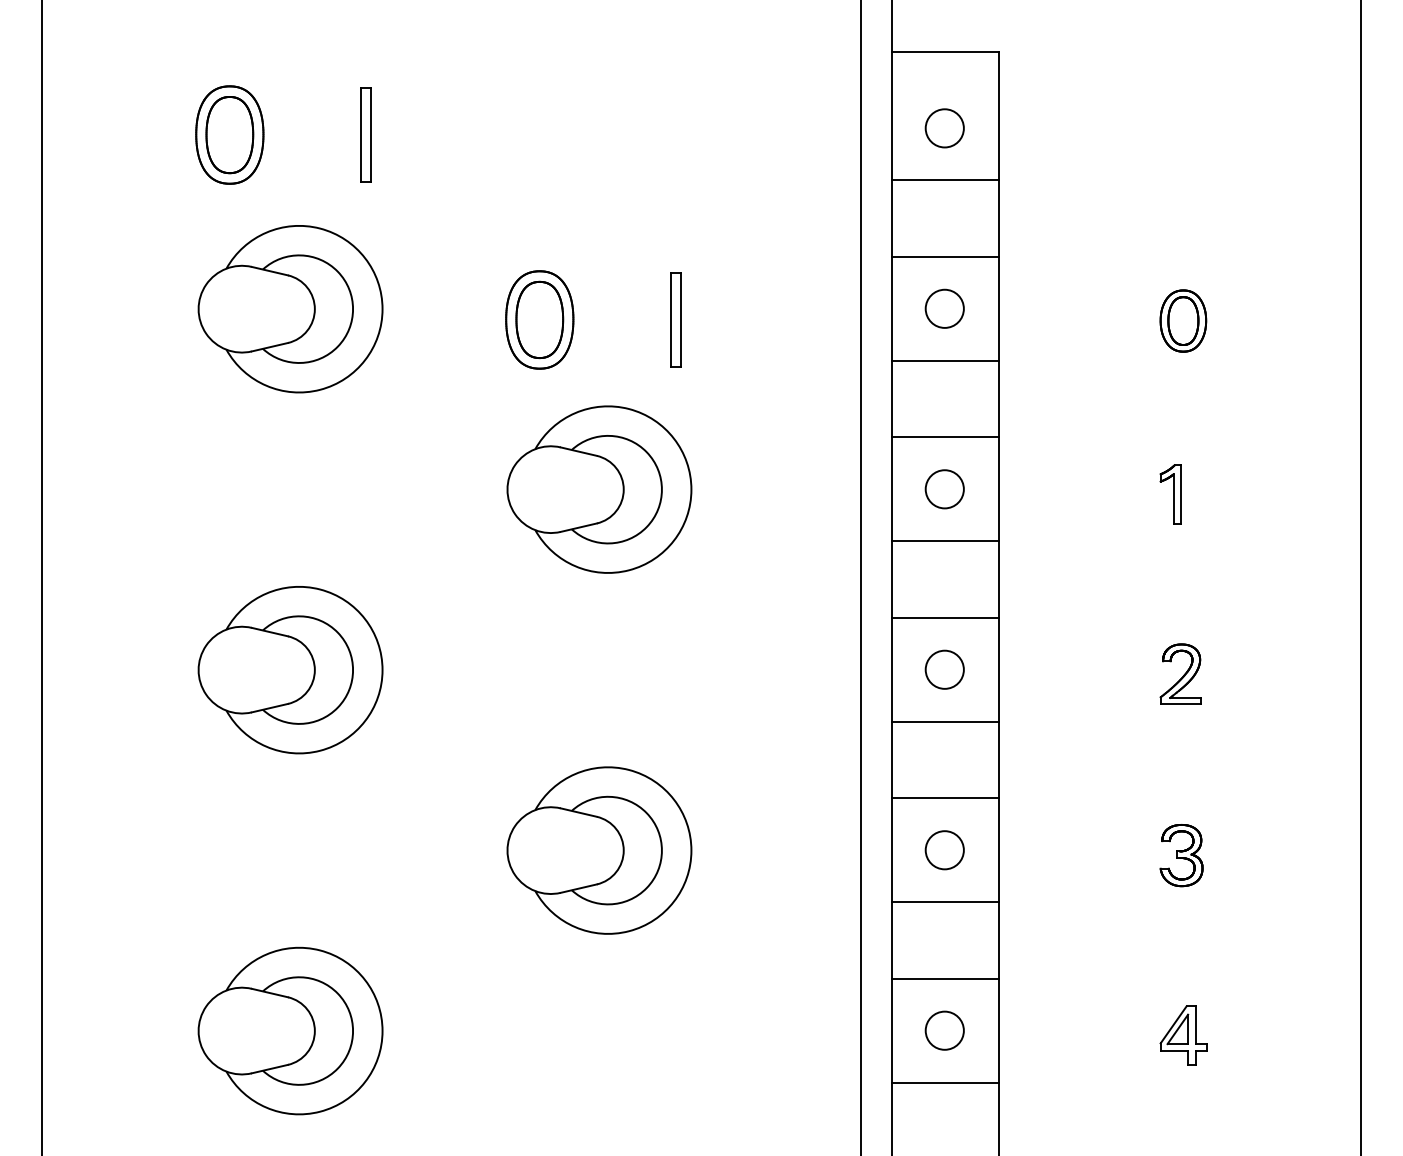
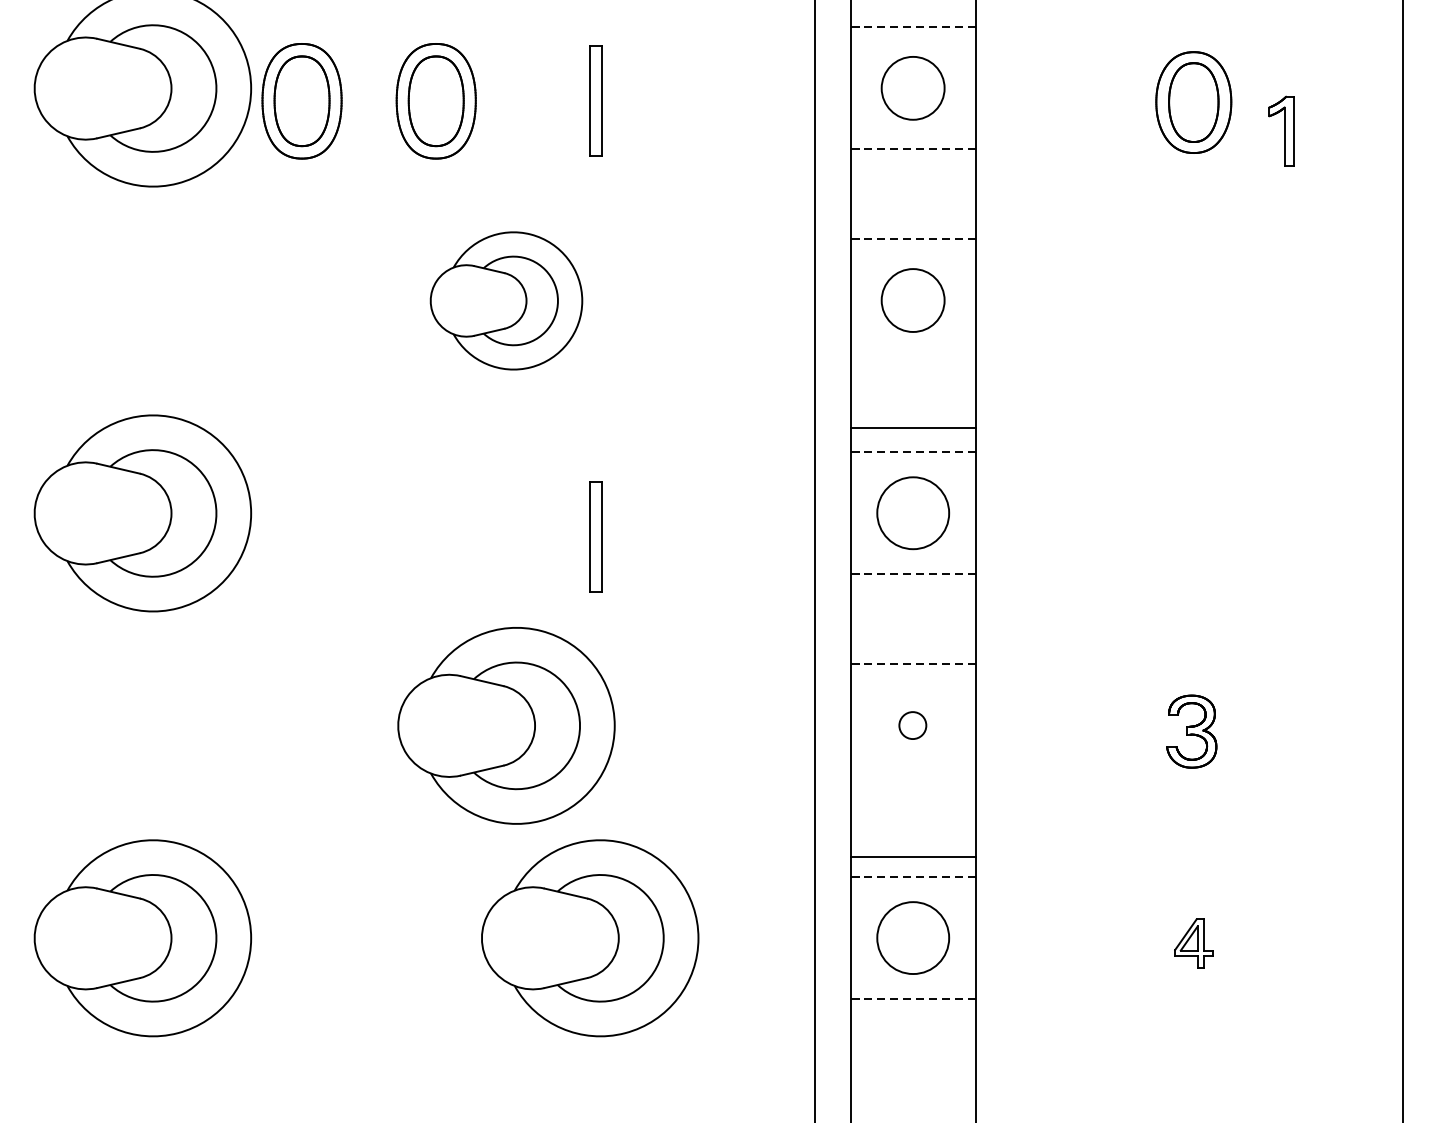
line: (945, 256) -> (913, 26), solid -> dashed
circle: (944, 308) -> (912, 87), size x1.4
part: (425, 319) -> (301, 100), added
part: (1183, 320) -> (1193, 101), size x1.4
line: (945, 360) -> (913, 148), solid -> dashed
line: (945, 437) -> (913, 239), solid -> dashed
part: (599, 489) -> (506, 300), size x0.7
circle: (944, 489) -> (912, 300), size x1.4
part: (1170, 494) -> (1281, 131), moved
line: (945, 541) -> (913, 427), moved
line: (945, 617) -> (913, 451), solid -> dashed
circle: (944, 669) -> (912, 512), size x1.6
part: (1180, 673) -> (1190, 517), removed
part: (675, 689) -> (596, 536), added
line: (945, 721) -> (913, 573), solid -> dashed
line: (945, 798) -> (913, 664), solid -> dashed
circle: (944, 850) -> (912, 725), size x0.6
line: (945, 902) -> (913, 857), moved
line: (945, 978) -> (913, 876), solid -> dashed
part: (670, 1030) -> (590, 937), added
circle: (944, 1030) -> (912, 937), size x1.6
part: (1183, 1035) -> (1193, 943), size x0.7
line: (945, 1082) -> (913, 998), solid -> dashed

